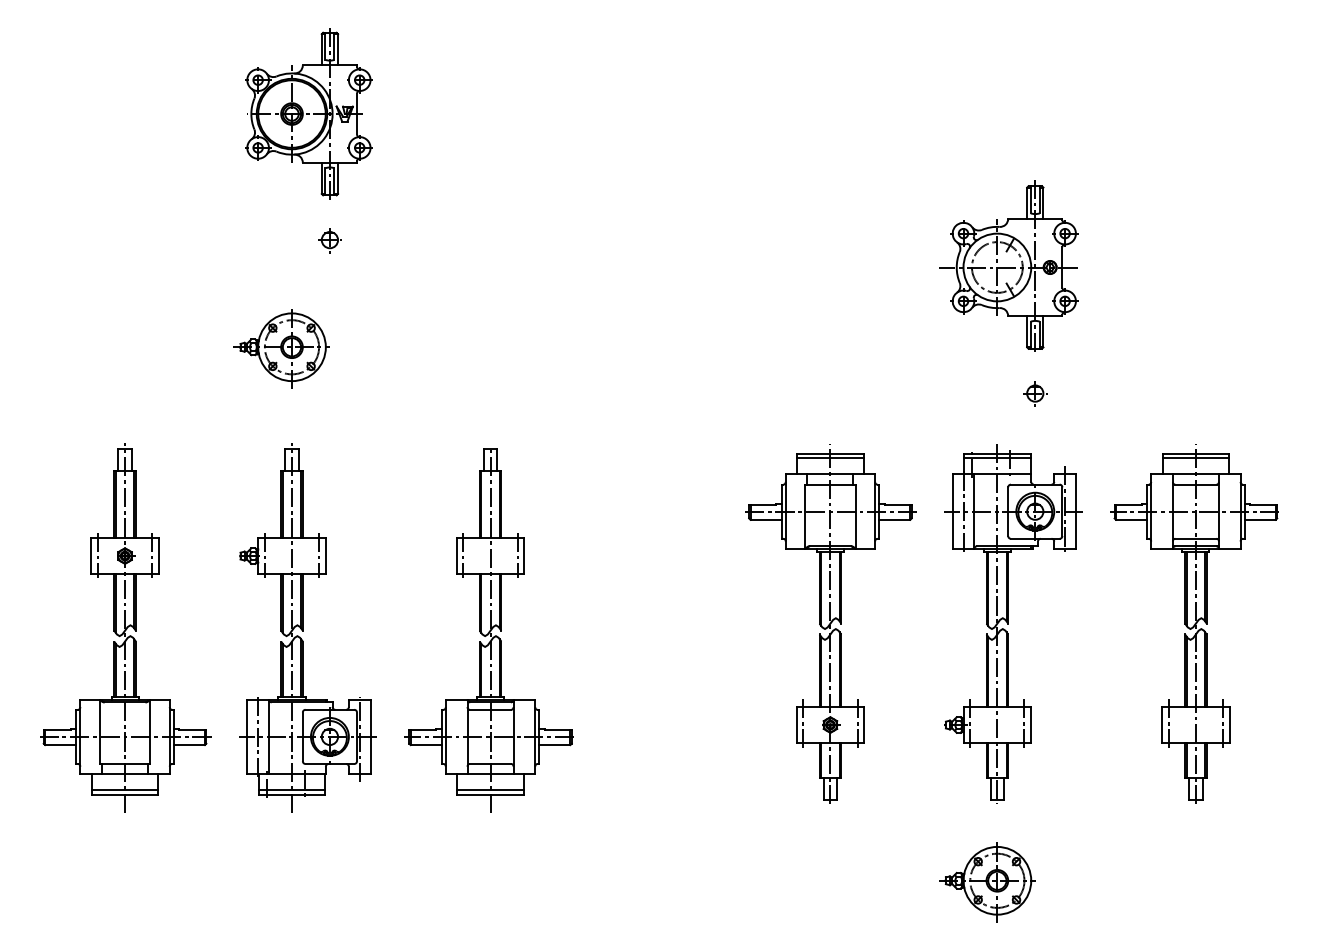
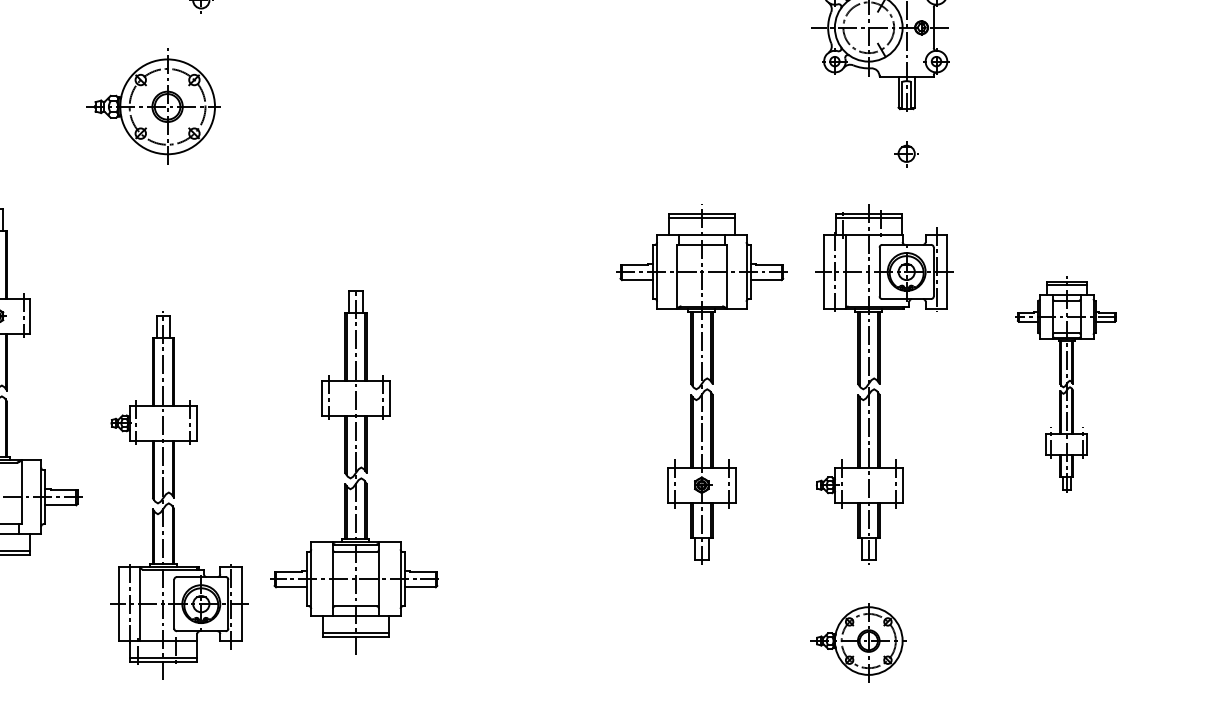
part: (281, 348) -> (152, 108), size x1.4
part: (1194, 623) -> (1065, 383), size x0.6
part: (307, 627) -> (178, 494), moved
part: (488, 630) -> (353, 472), moved

